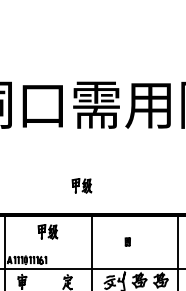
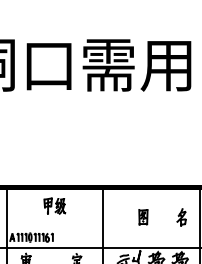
part: (81, 185) -> (92, 154), removed
part: (127, 241) -> (143, 216), size x1.67
part: (161, 241) -> (180, 216), added

